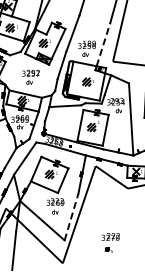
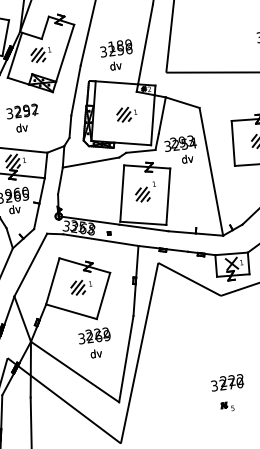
line: (103, 44) -> (145, 44), dashed -> solid
line: (71, 216) -> (126, 358), dashed -> solid
part: (110, 242) -> (228, 392), moved

